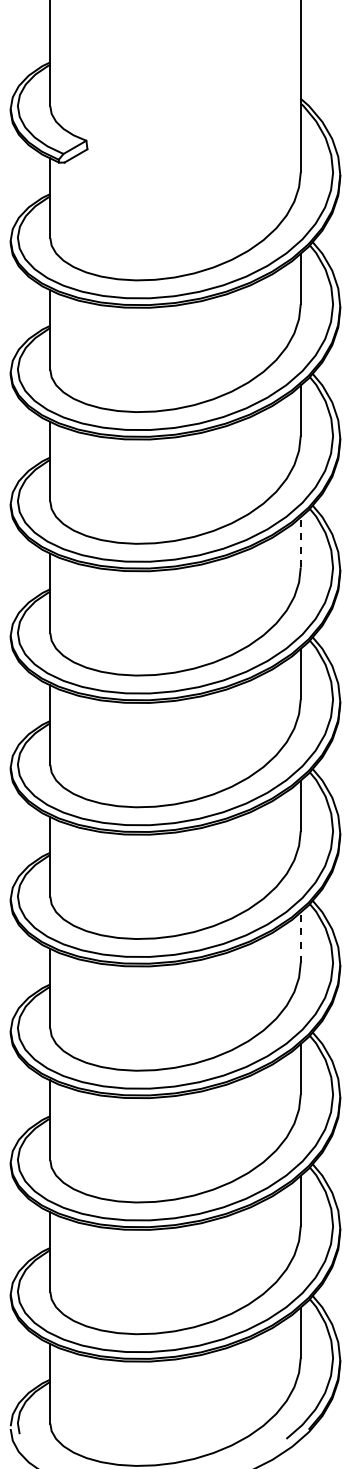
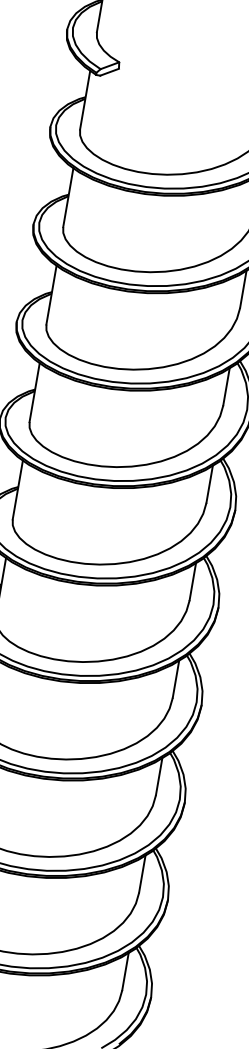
line: (300, 541) -> (226, 386), dashed -> solid
line: (300, 936) -> (175, 678), dashed -> solid

